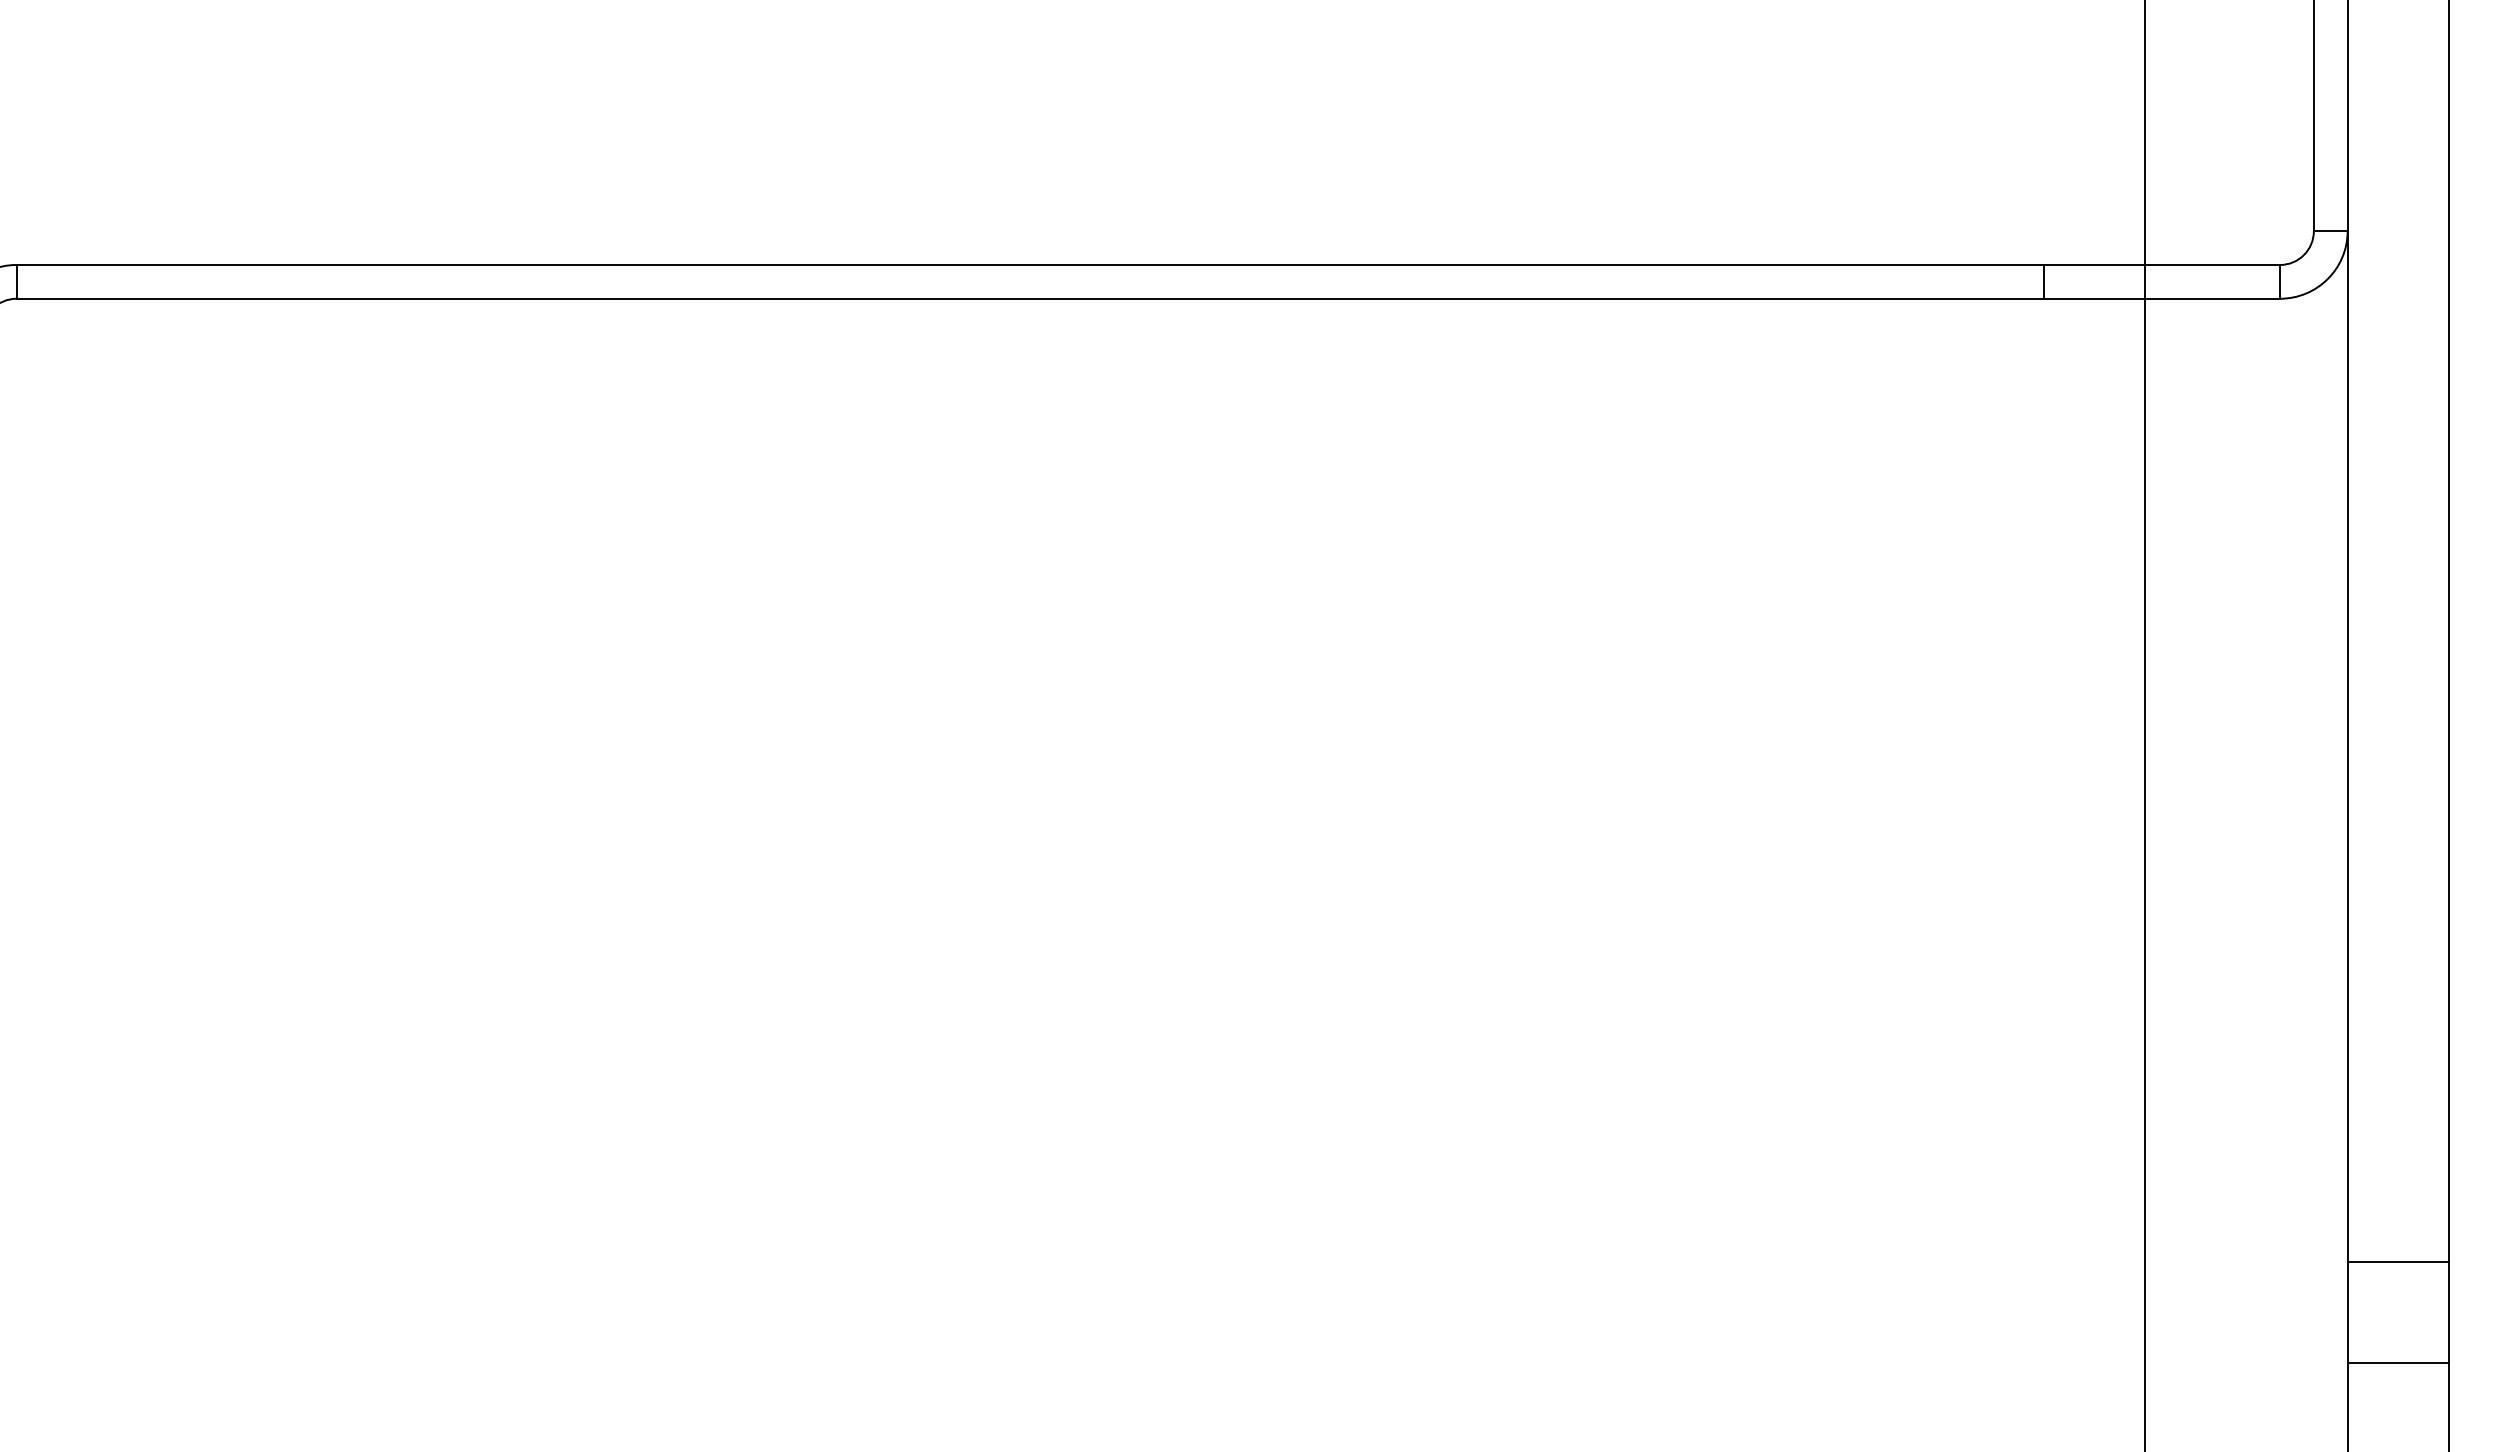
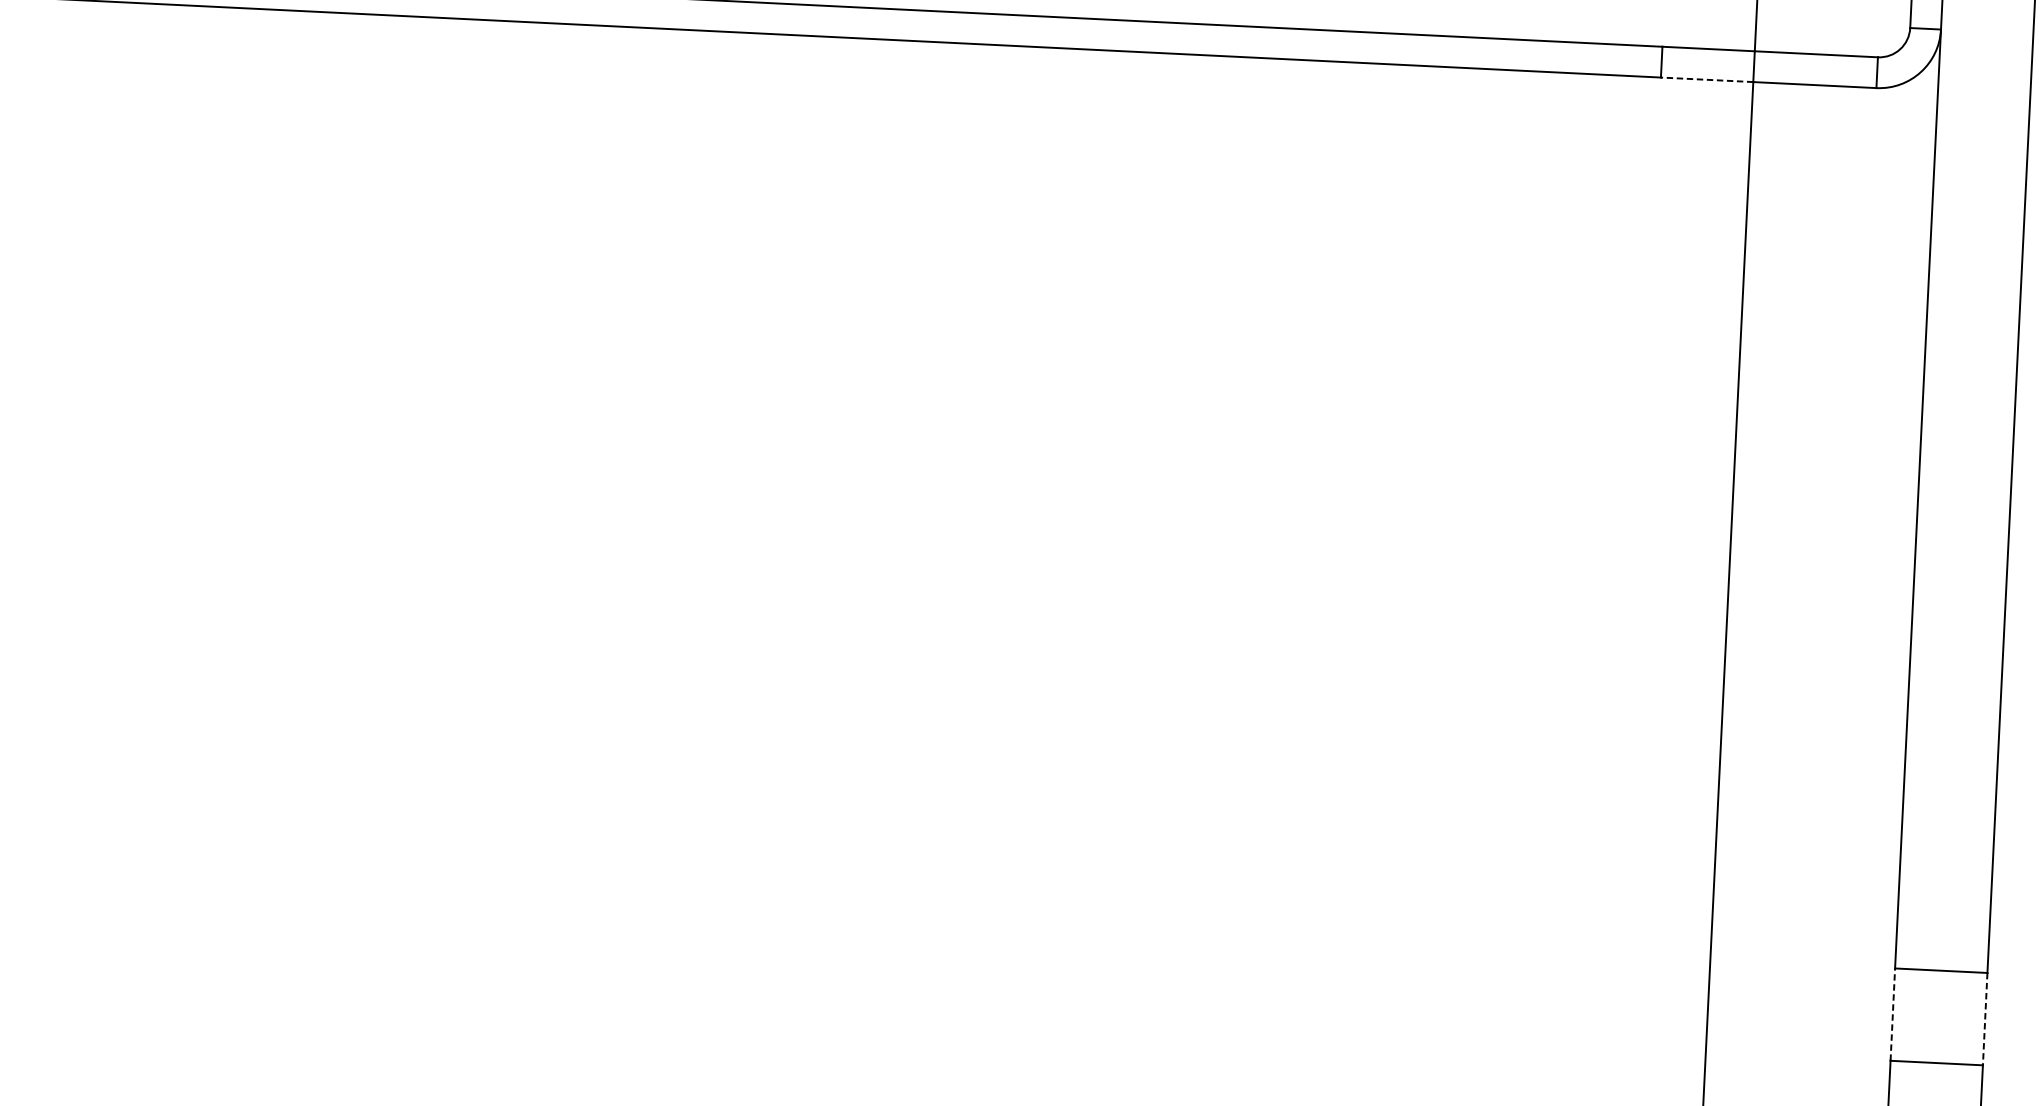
line: (2094, 298) -> (1707, 79), solid -> dashed
line: (2347, 1312) -> (1892, 1014), solid -> dashed
line: (2449, 1312) -> (1985, 1019), solid -> dashed

